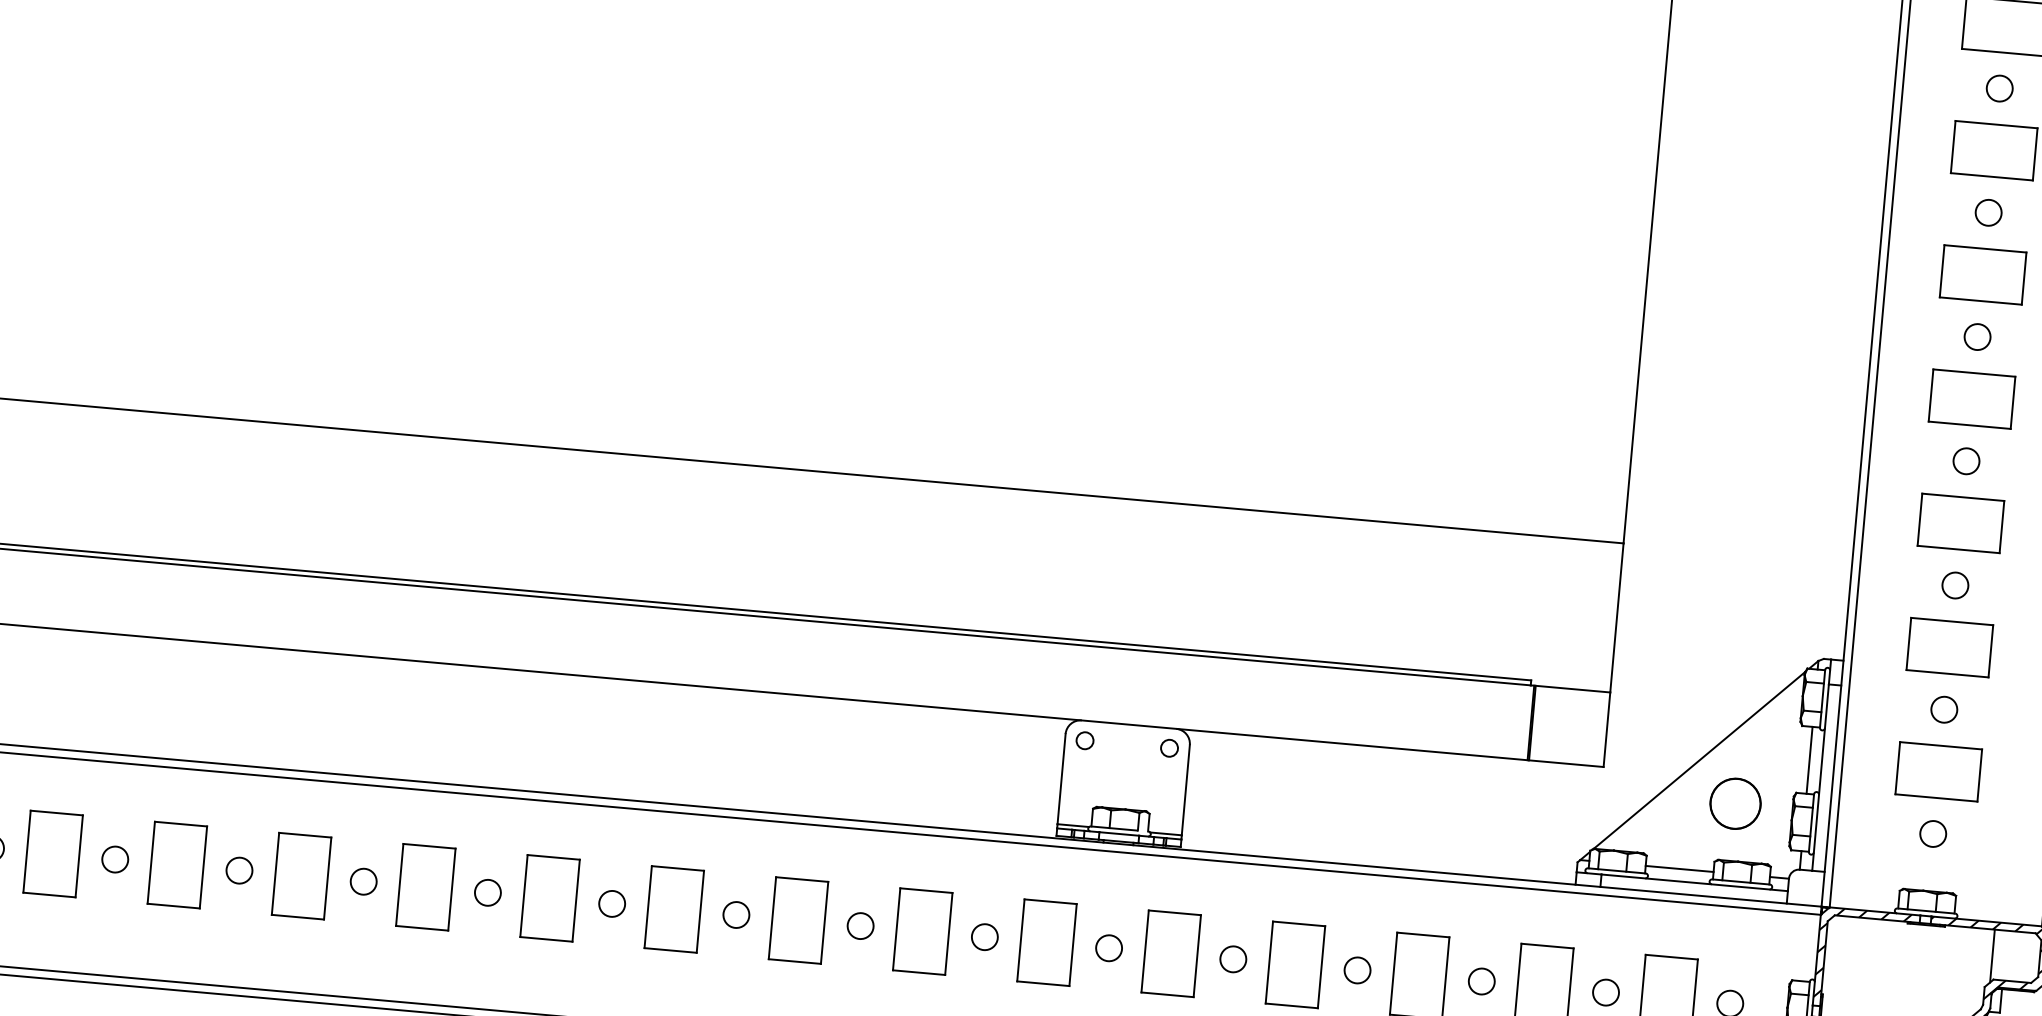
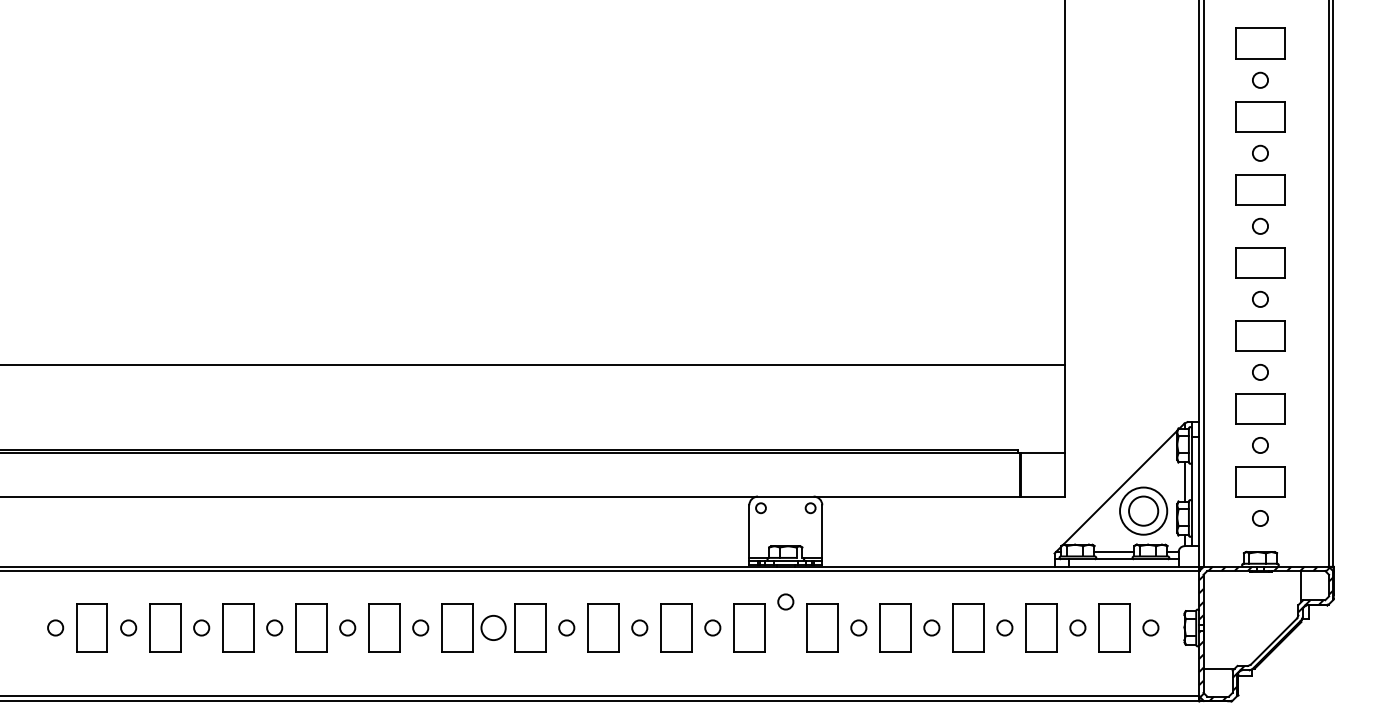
circle: (1735, 802) -> (1143, 510), size x1.6
circle: (611, 903) -> (493, 627), size x1.6
circle: (1108, 947) -> (785, 601), moved

